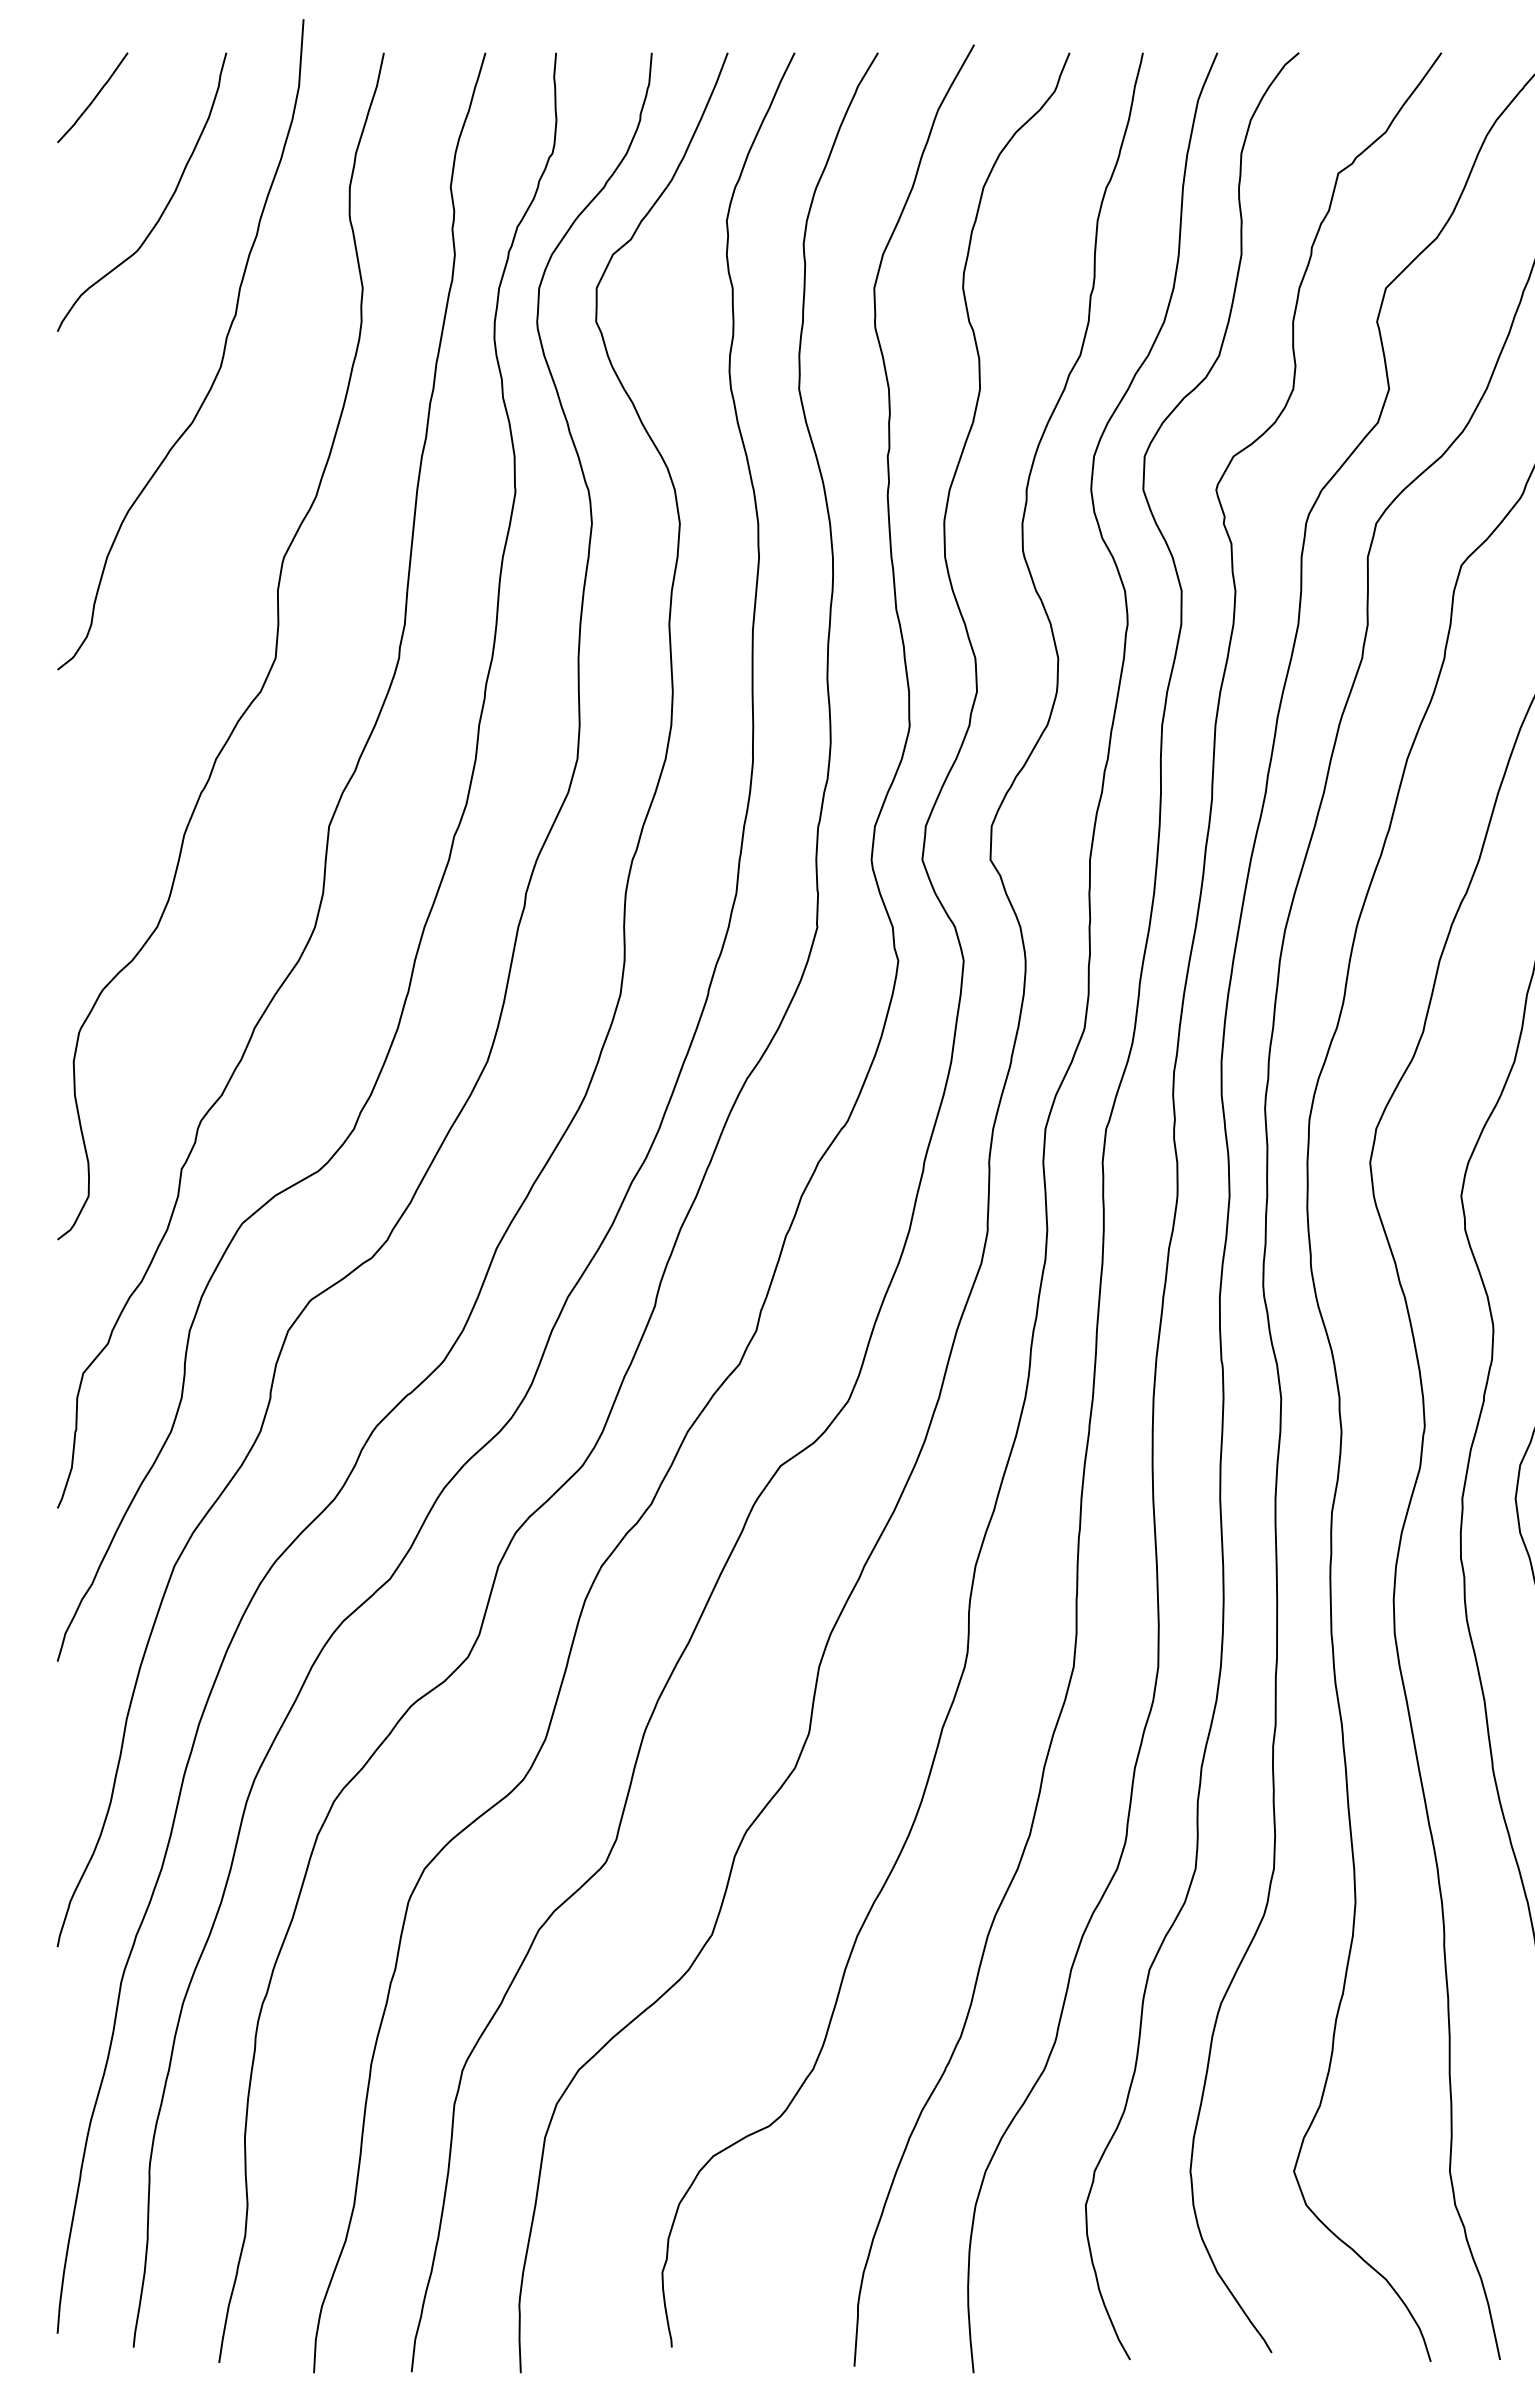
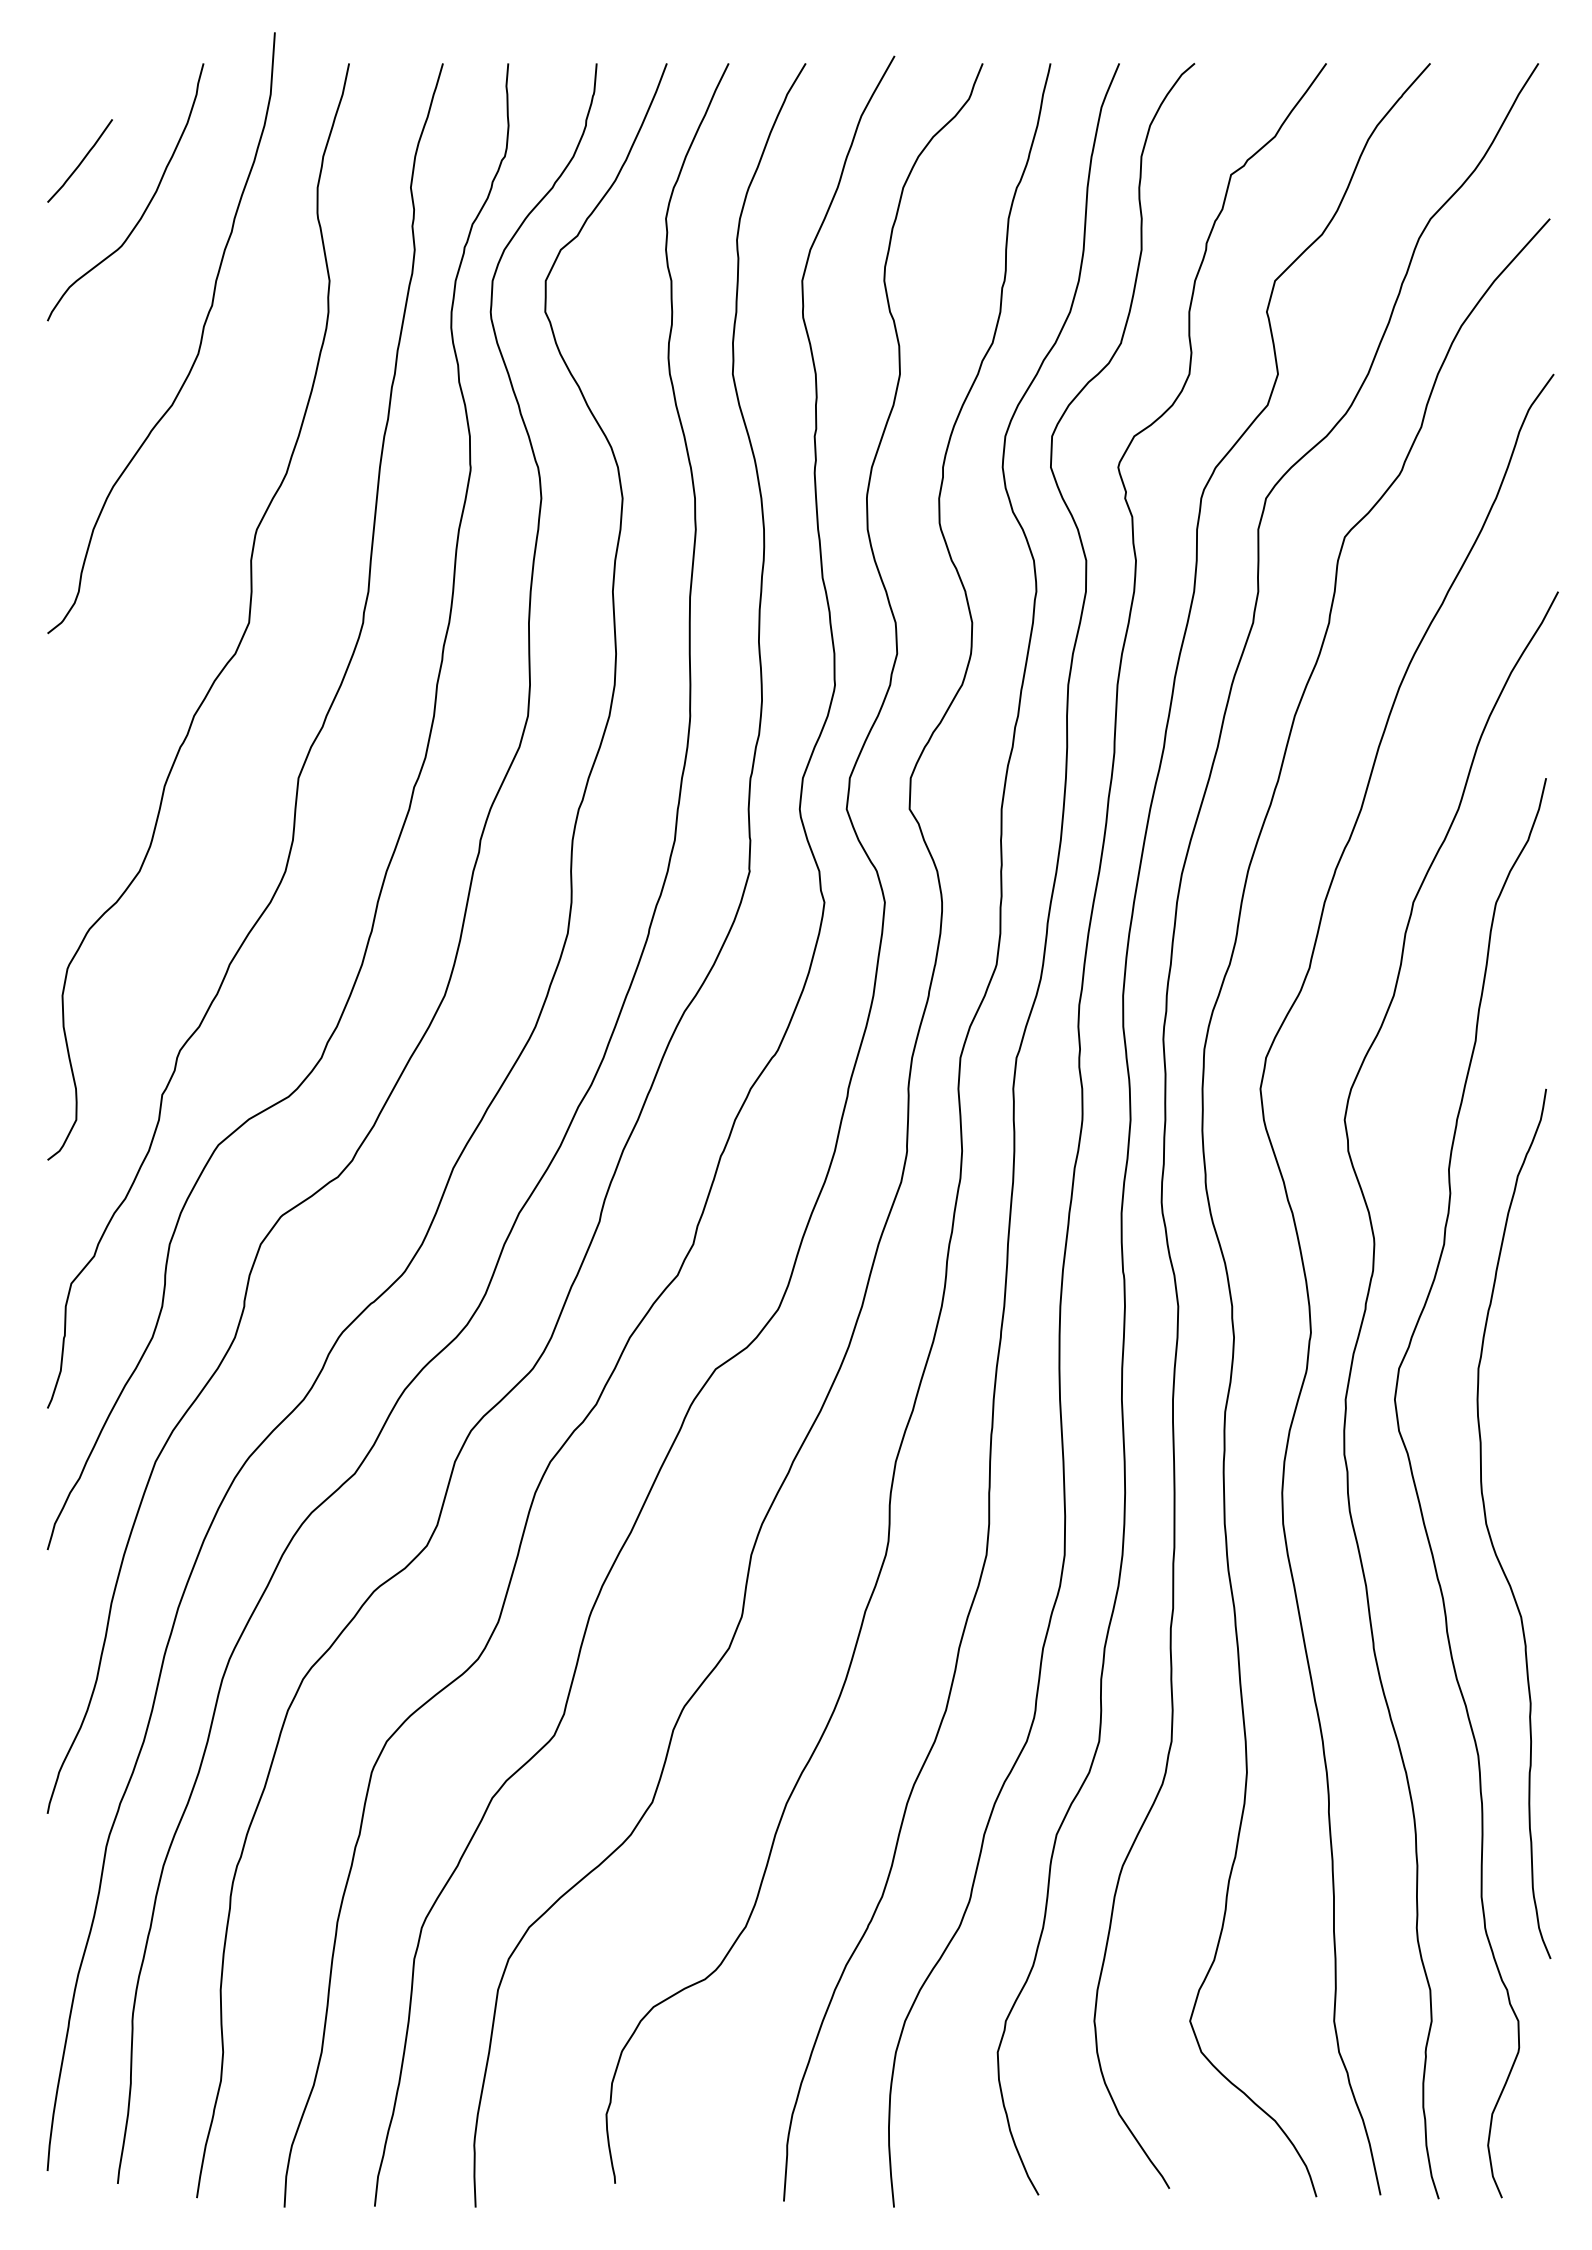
curve: (93, 98) -> (80, 161), moved

